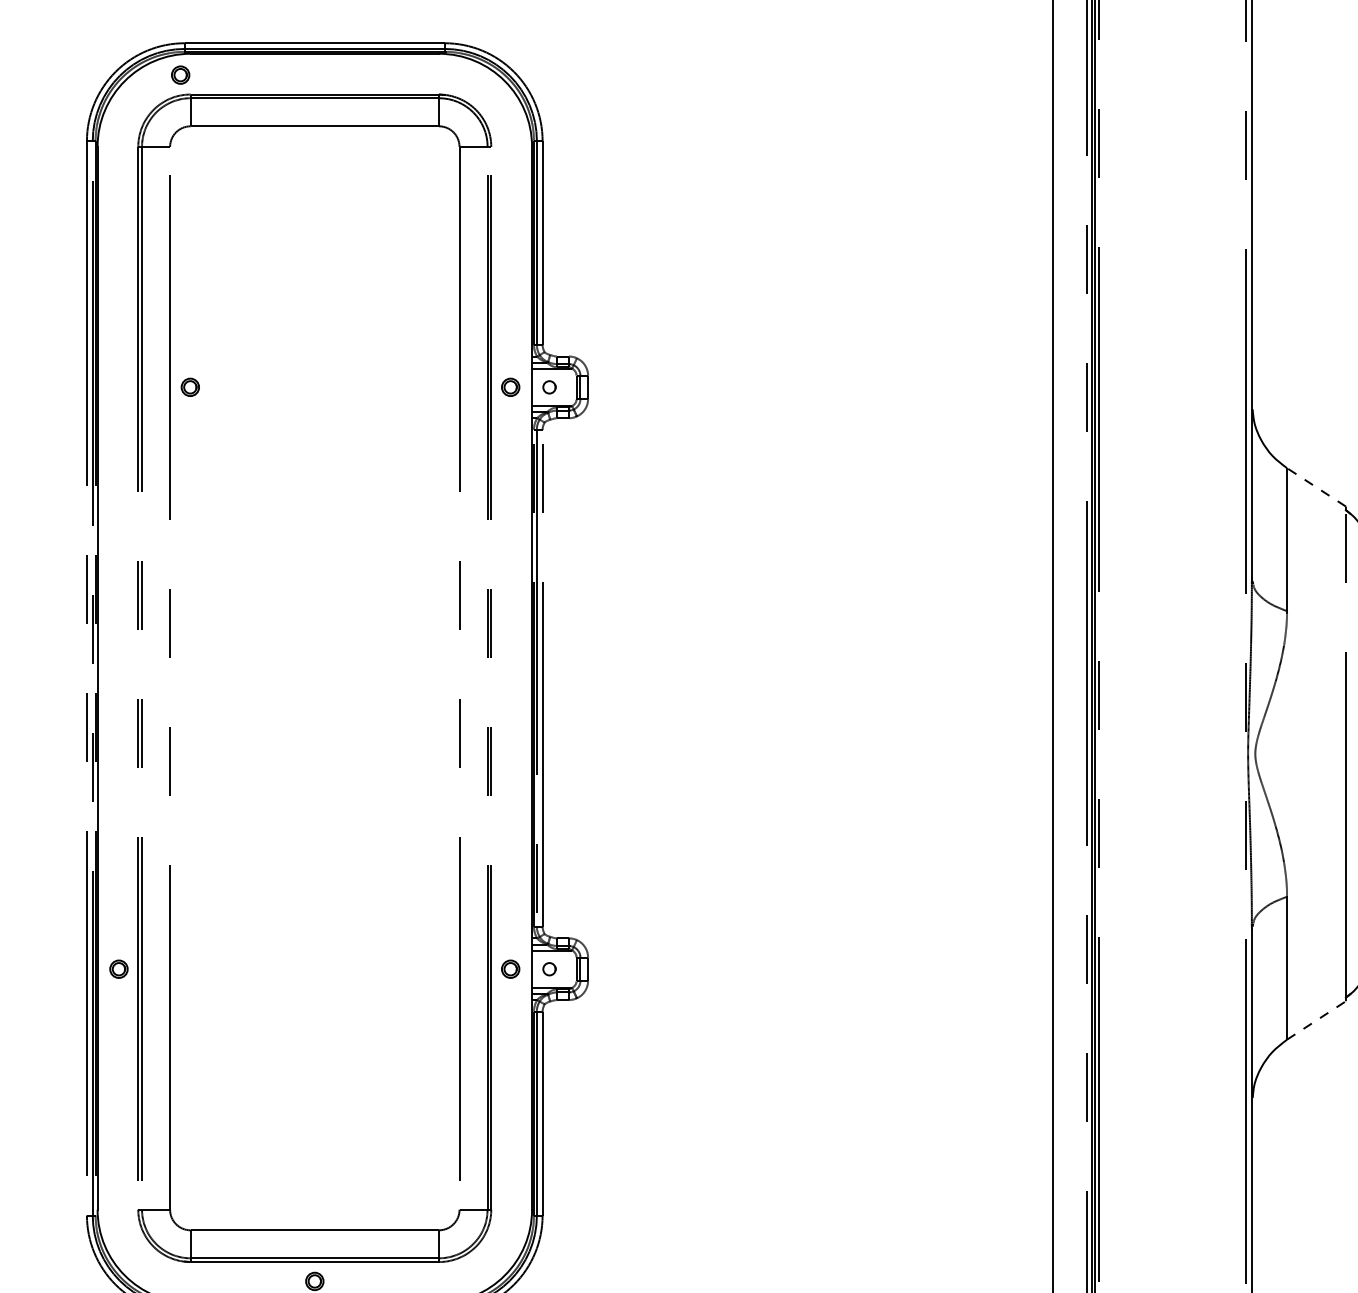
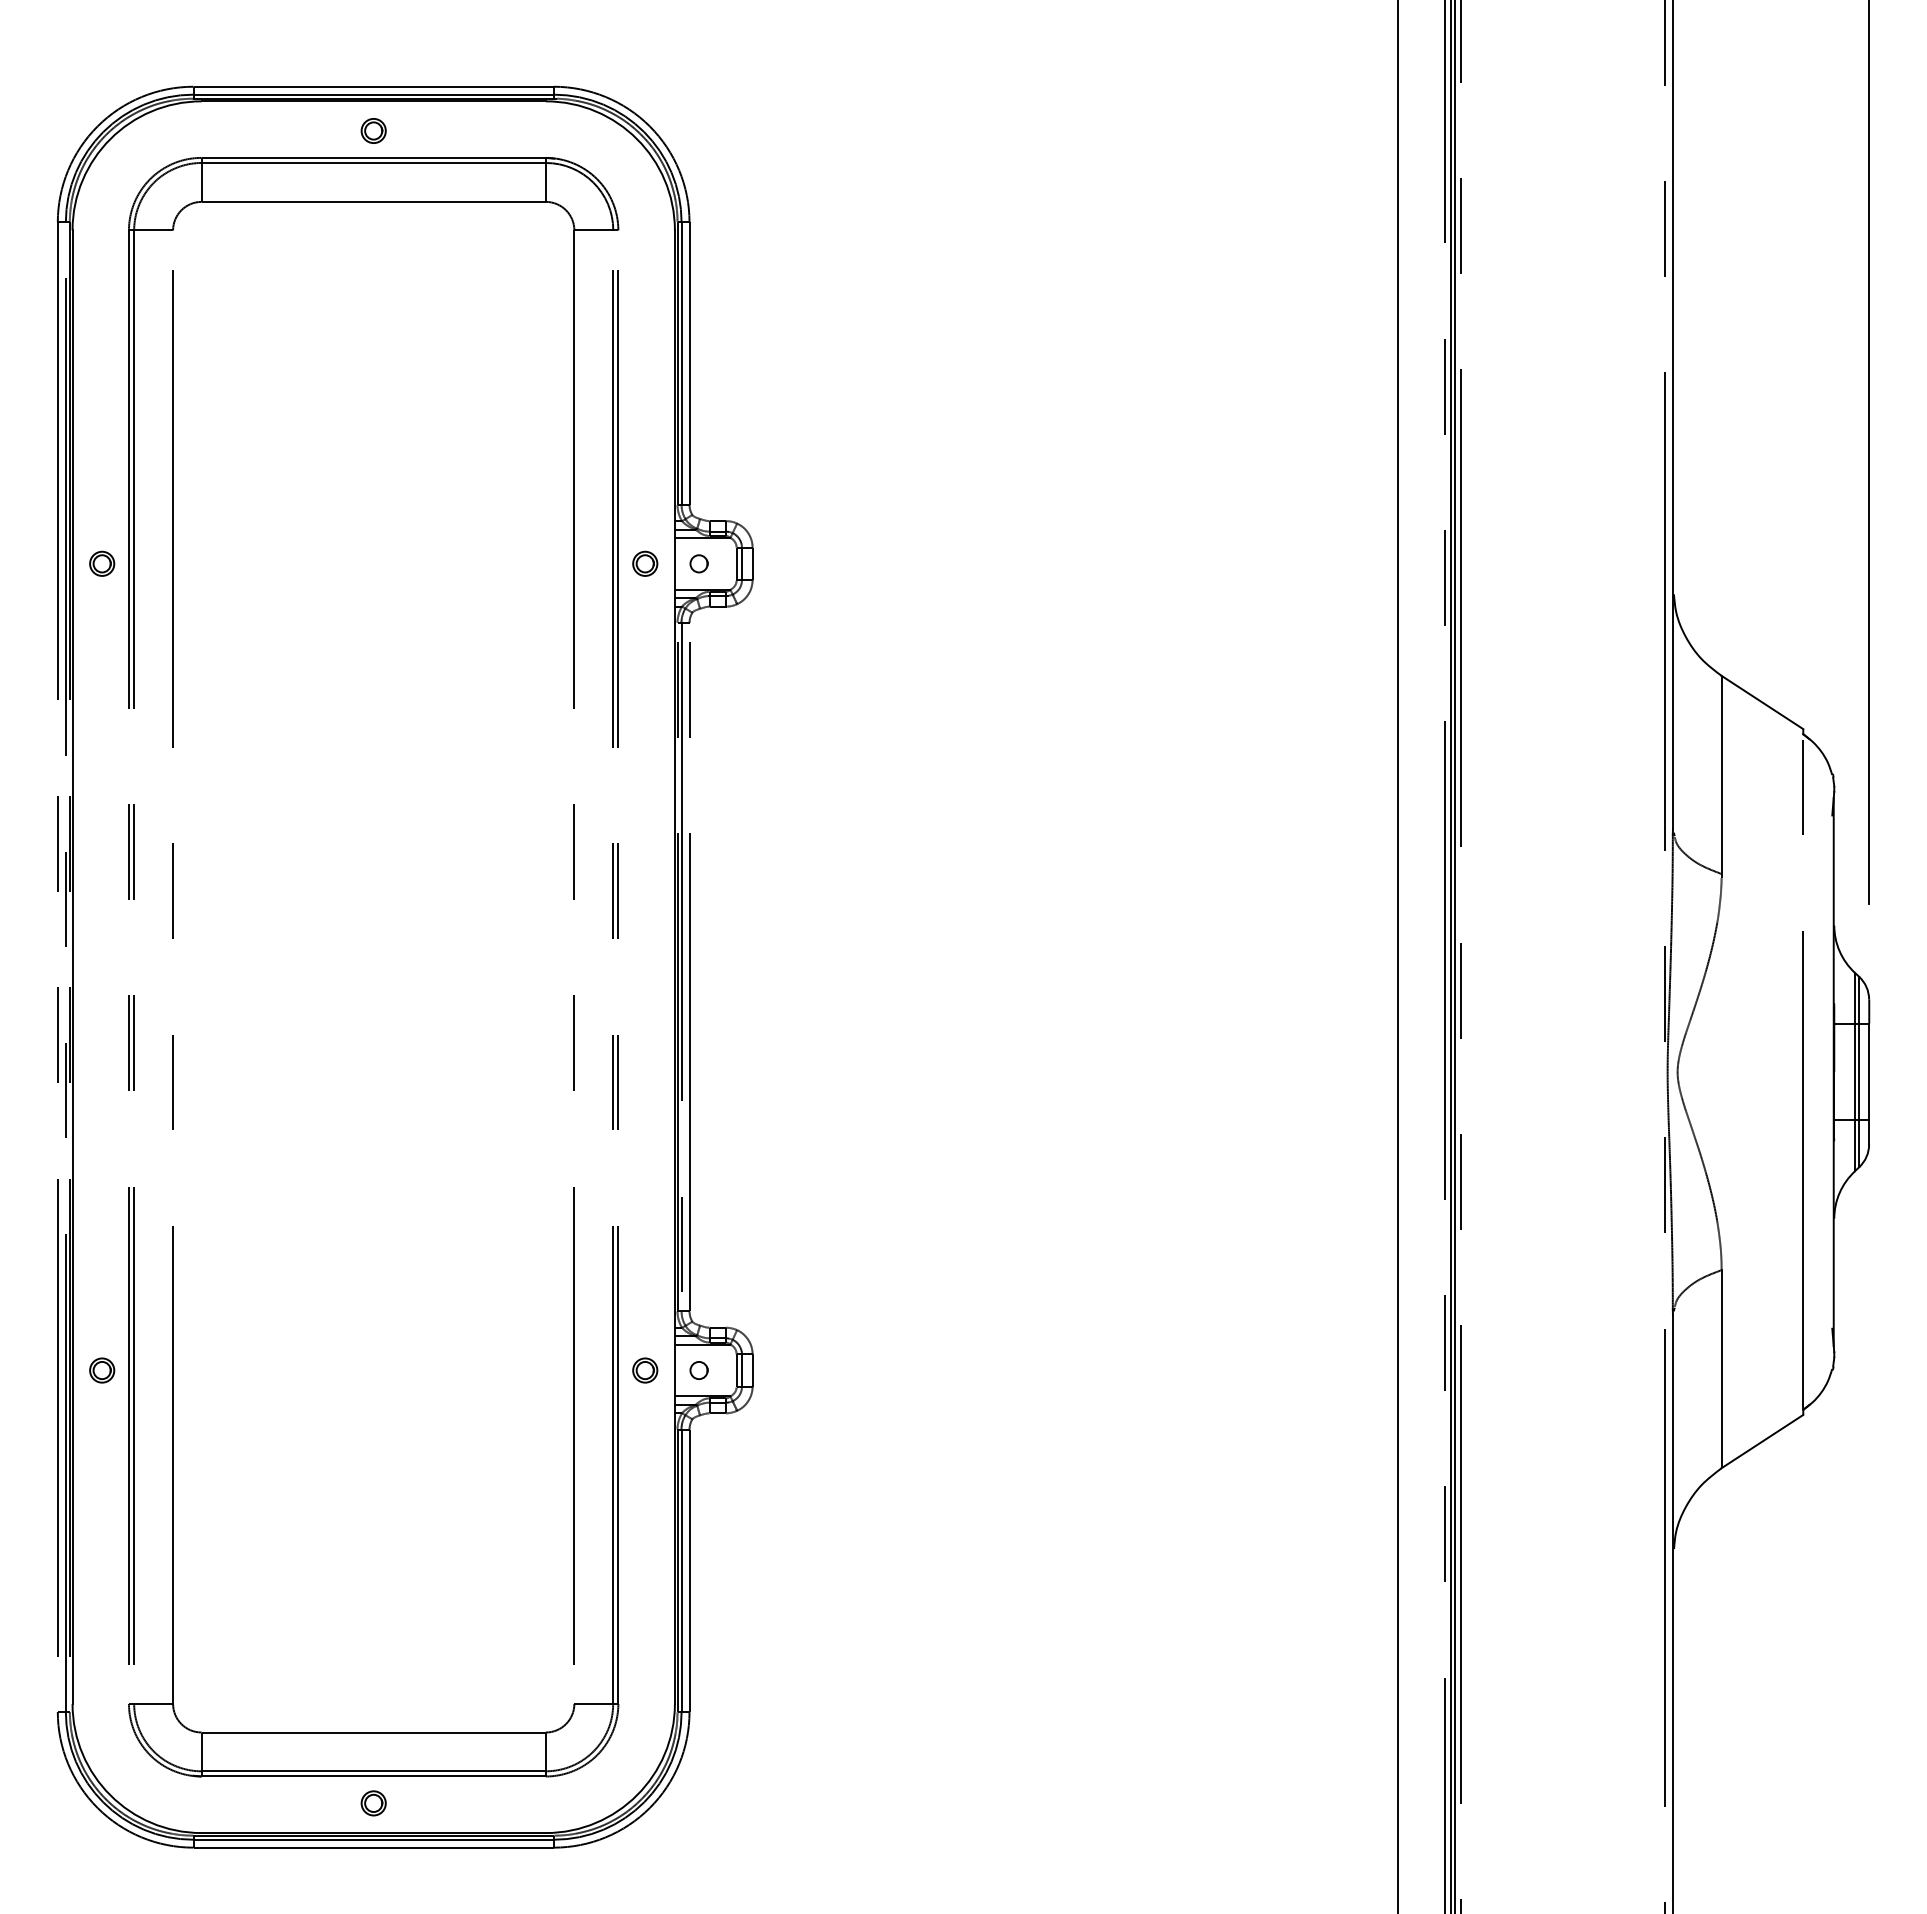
part: (180, 74) -> (373, 130), moved
part: (190, 387) -> (102, 563), moved
line: (1316, 487) -> (1762, 702), dashed -> solid
line: (1316, 1020) -> (1762, 1441), dashed -> solid

